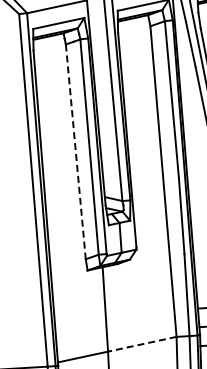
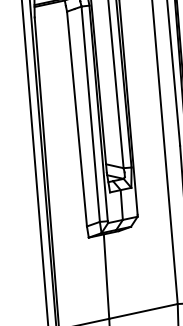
line: (75, 151) -> (76, 118), dashed -> solid
line: (141, 344) -> (142, 311), dashed -> solid

